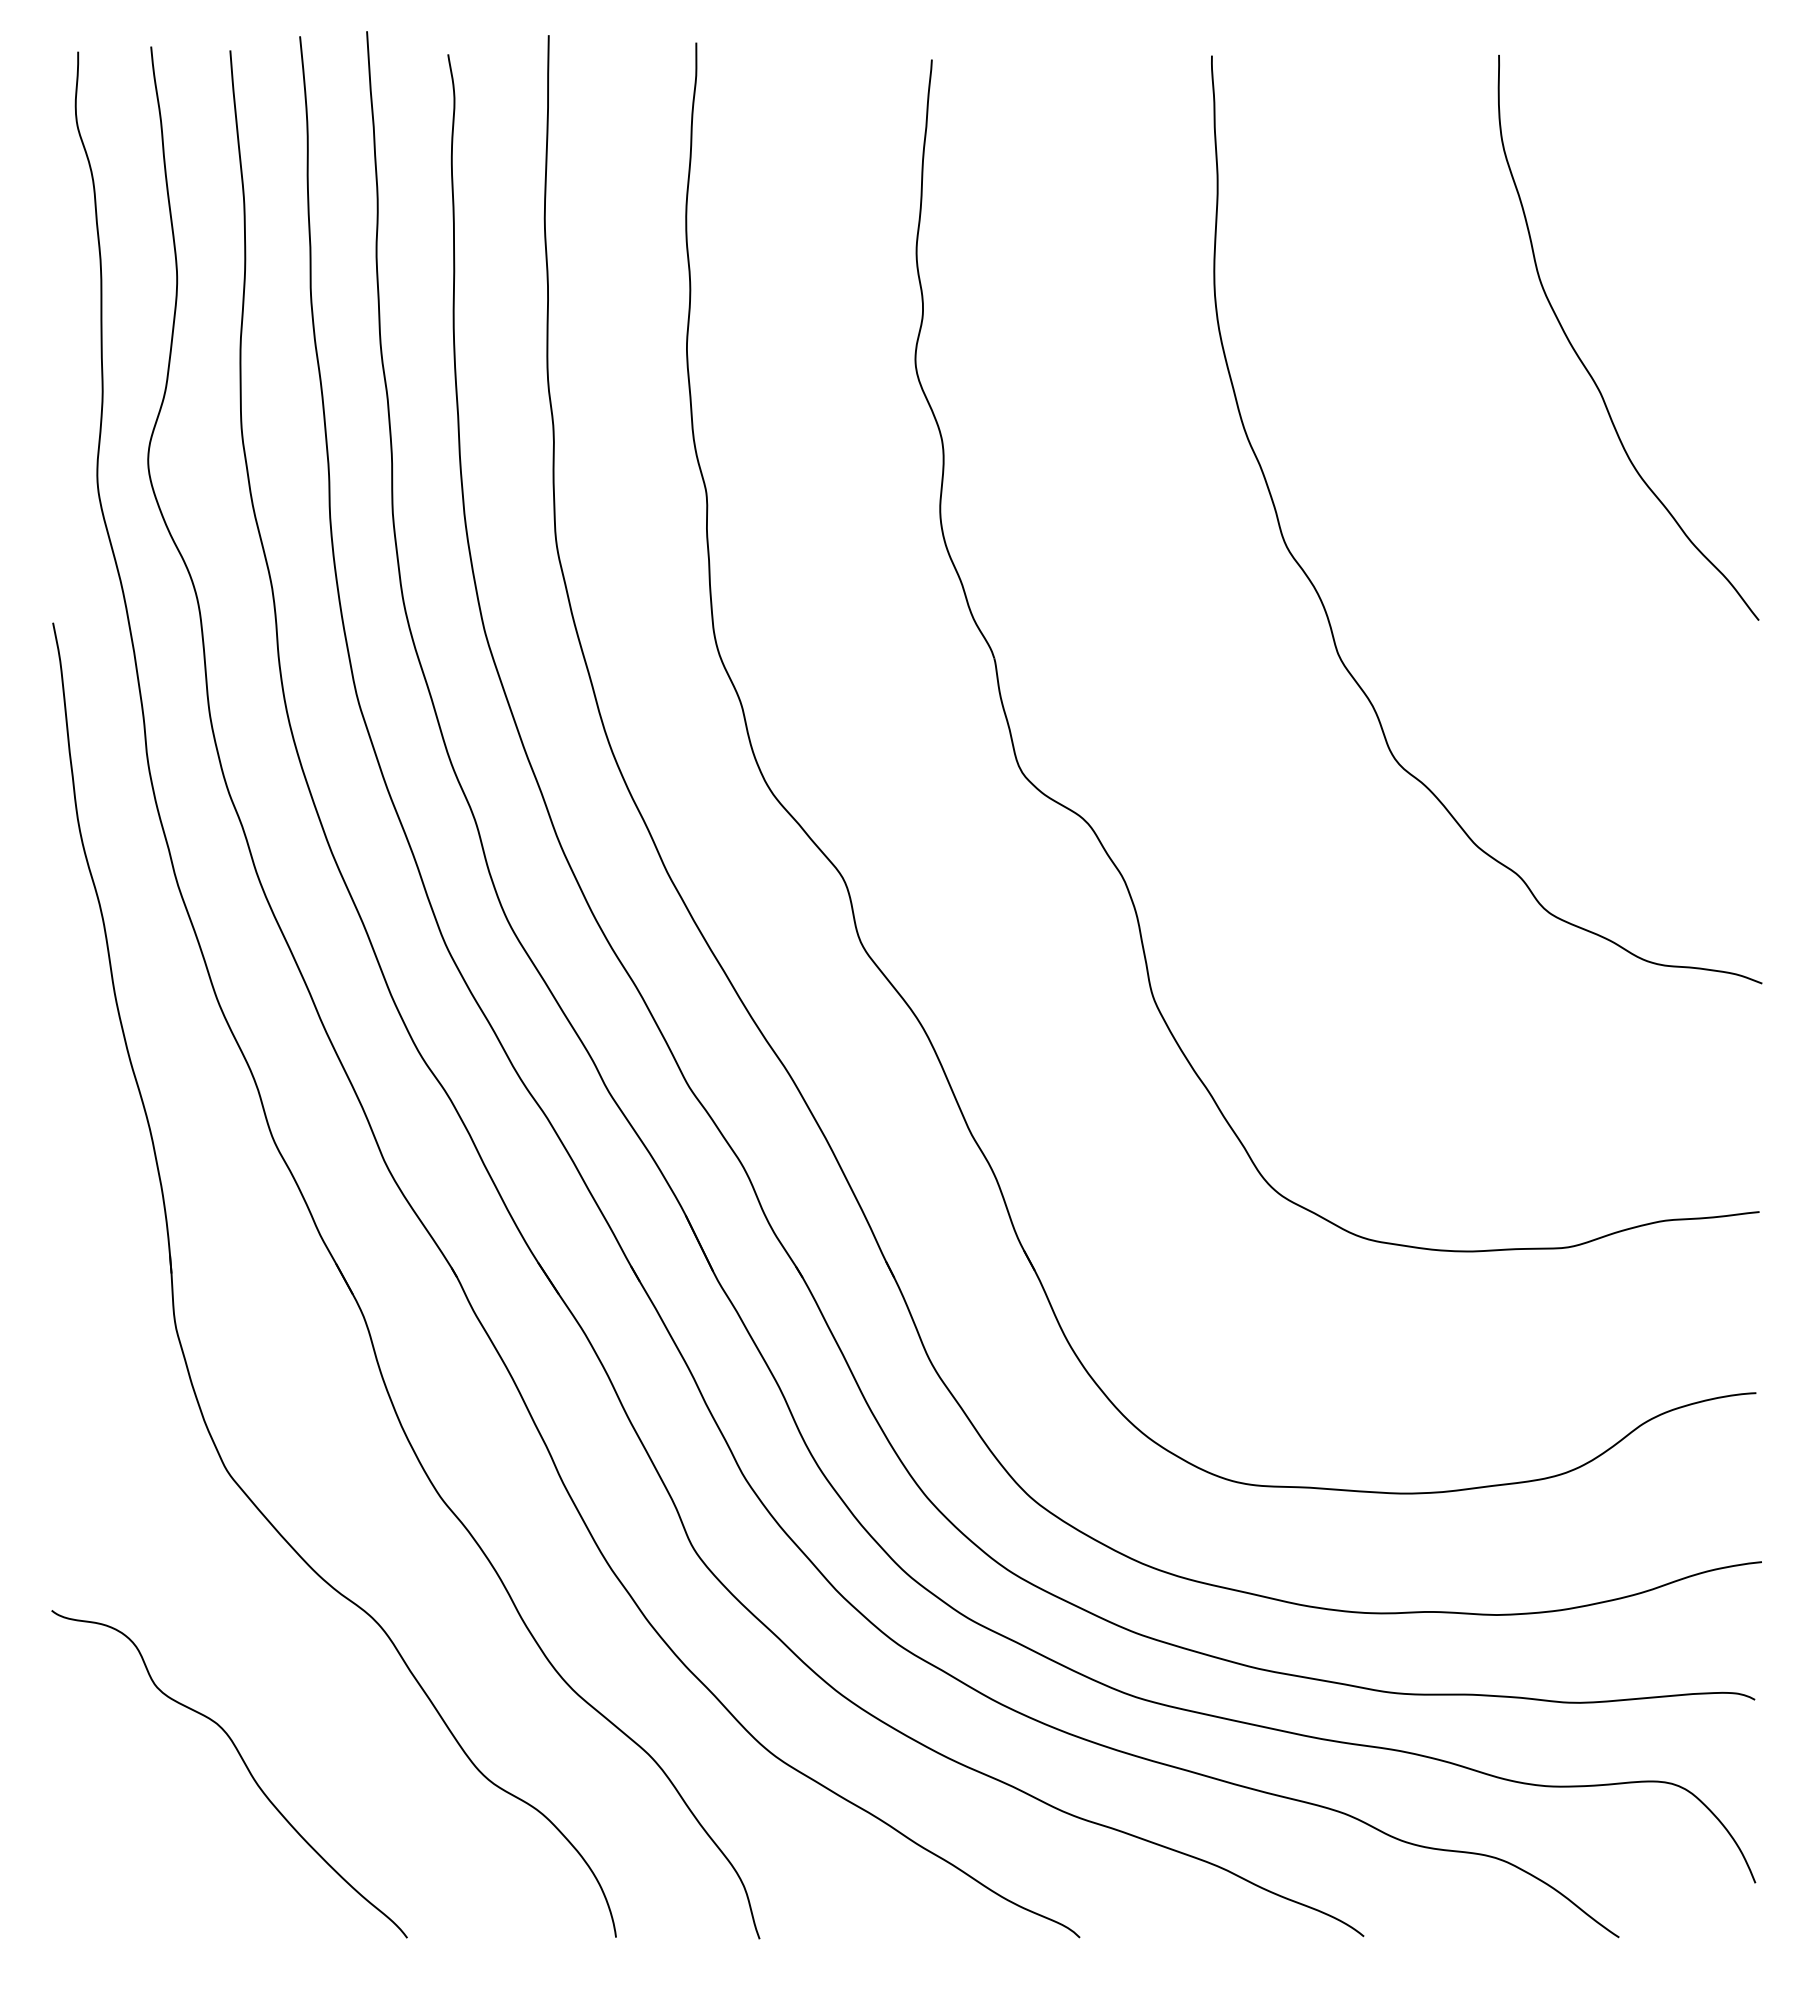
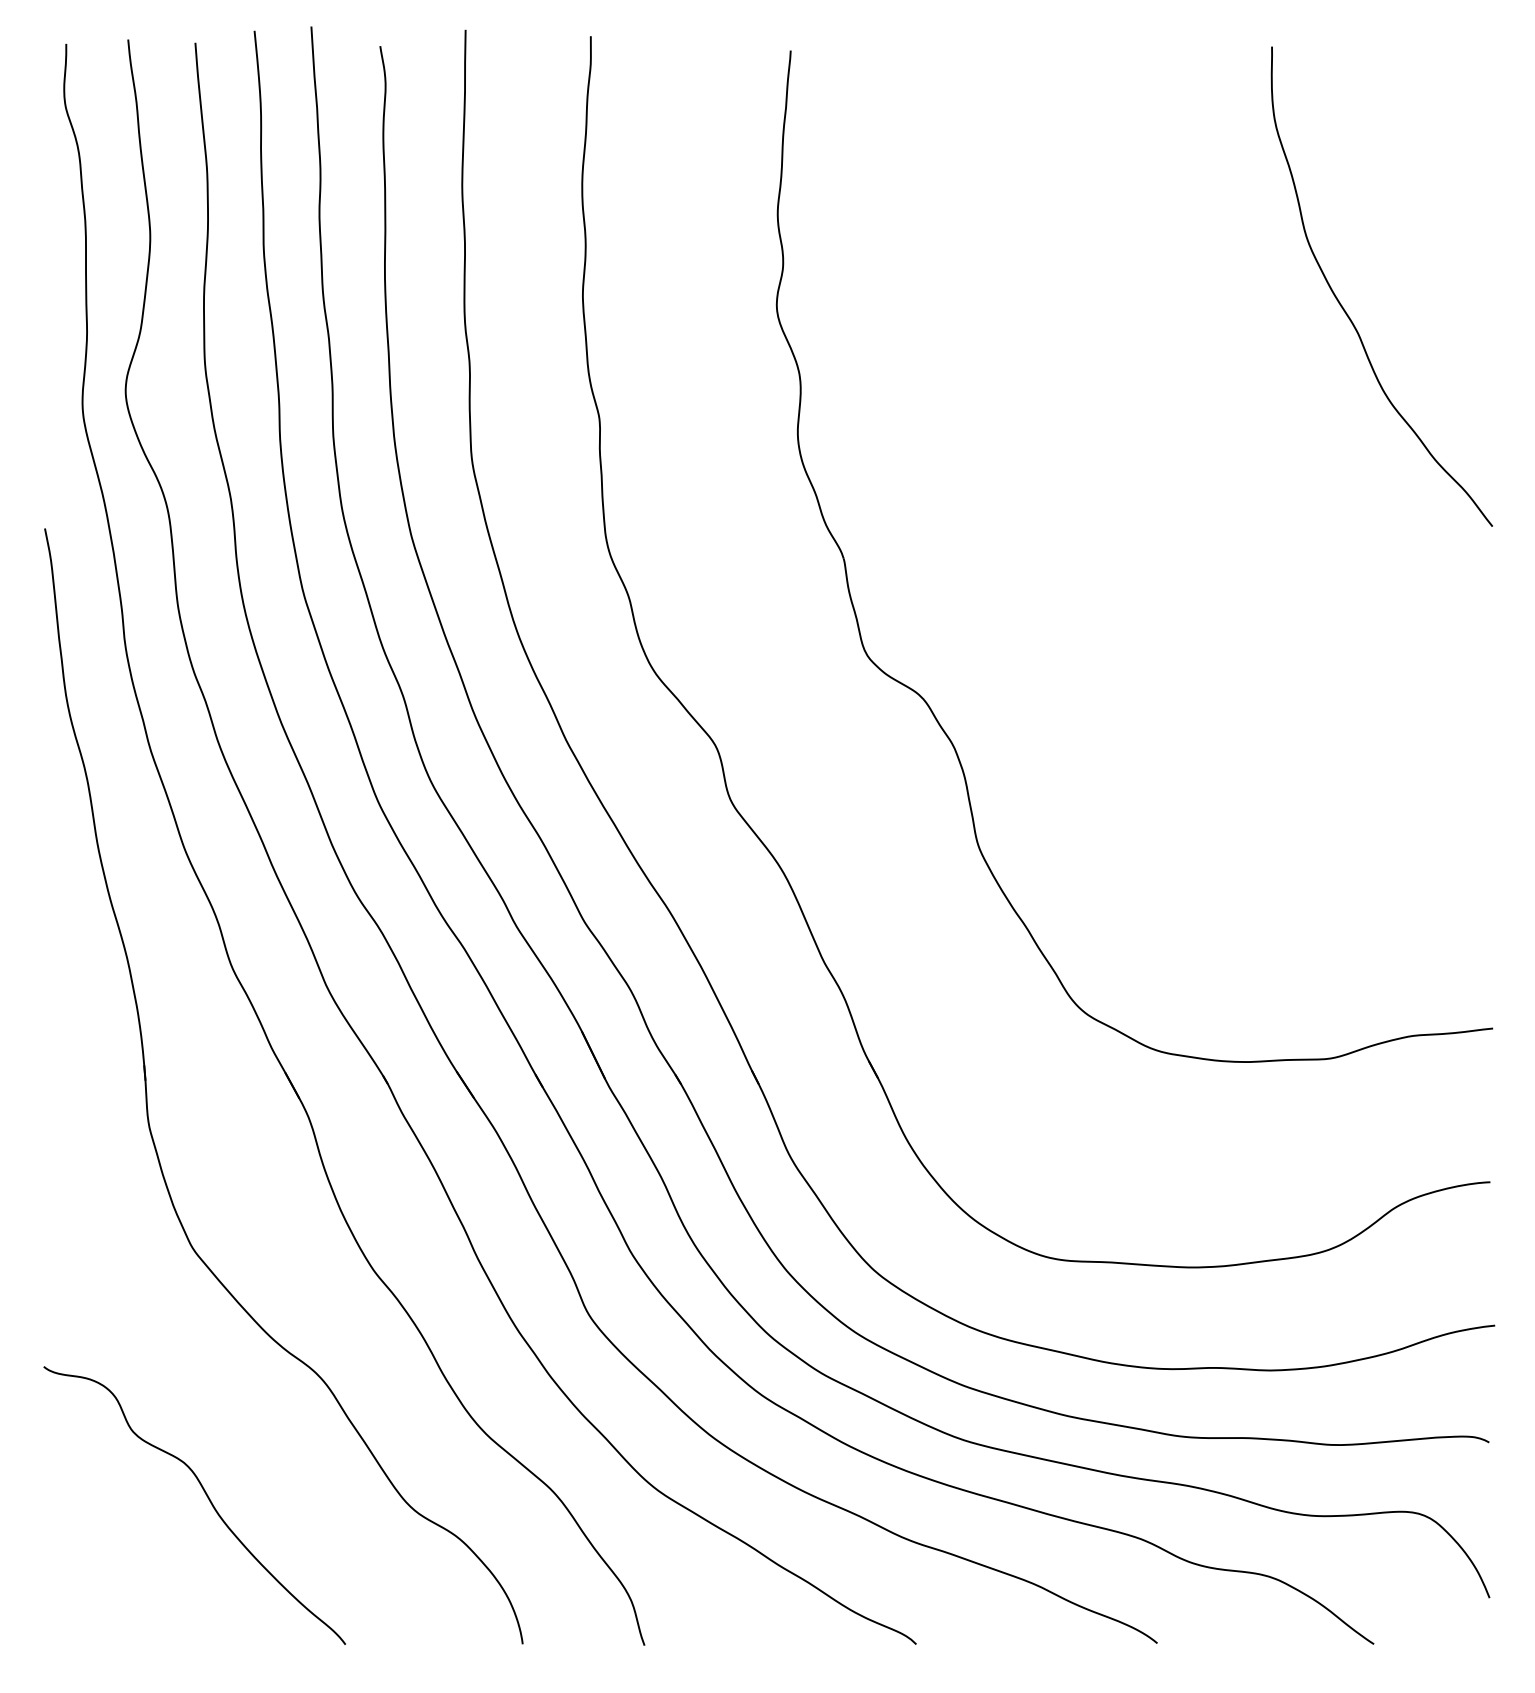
curve: (1322, 600) -> (1122, 509), removed

